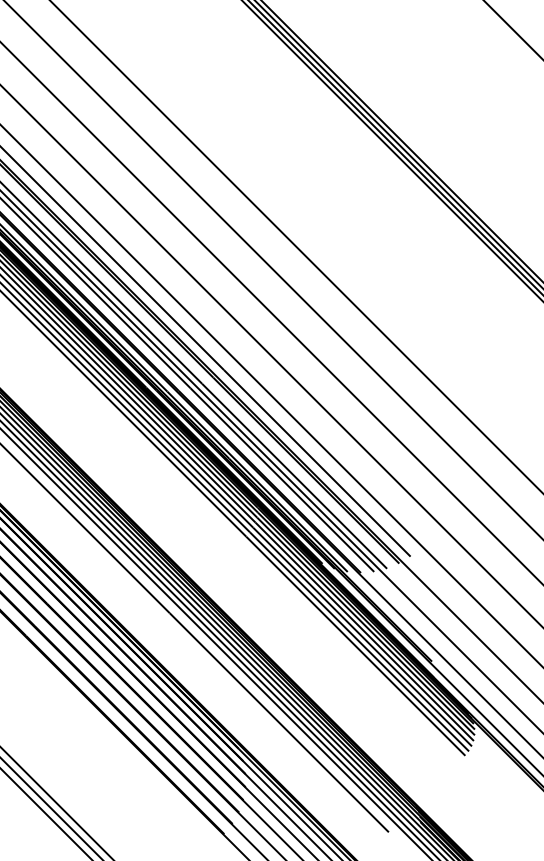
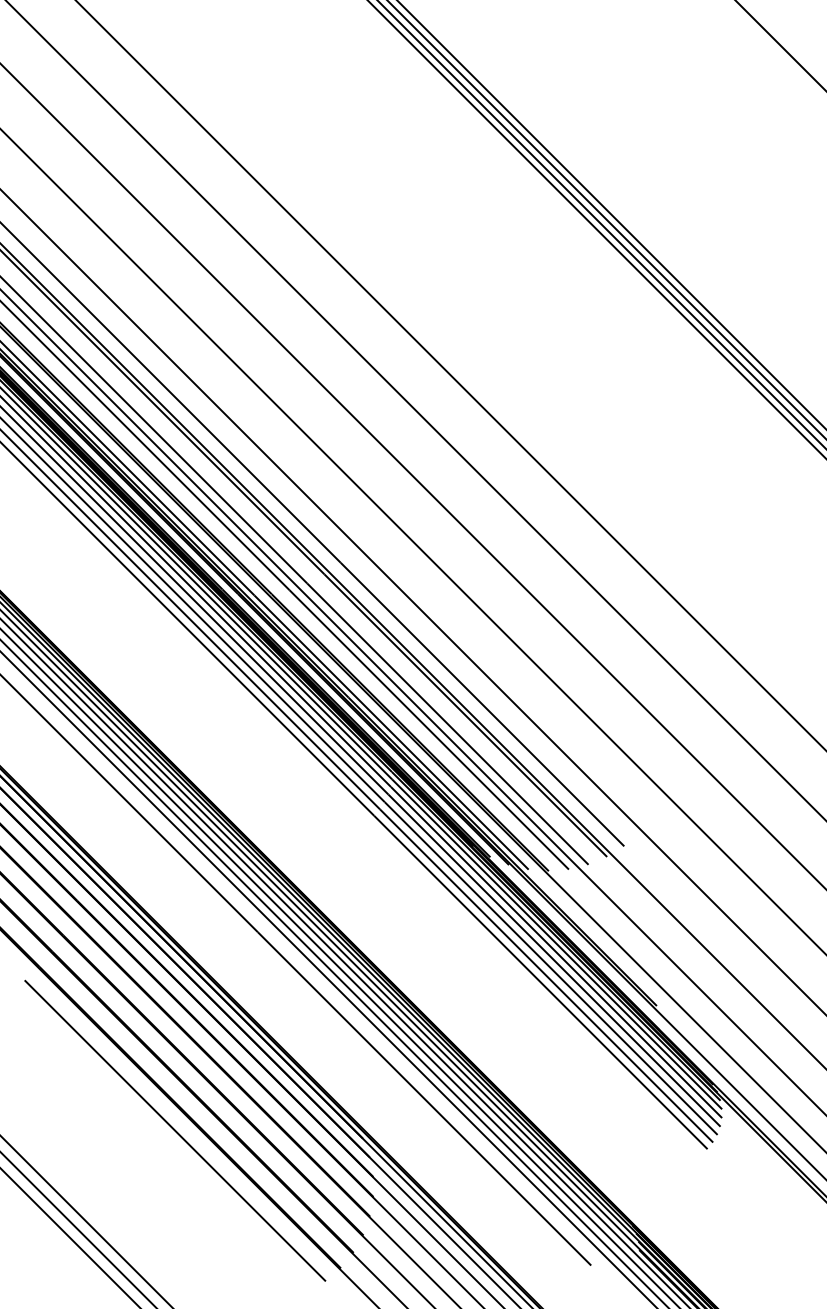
line: (115, 743) -> (175, 1130), added

